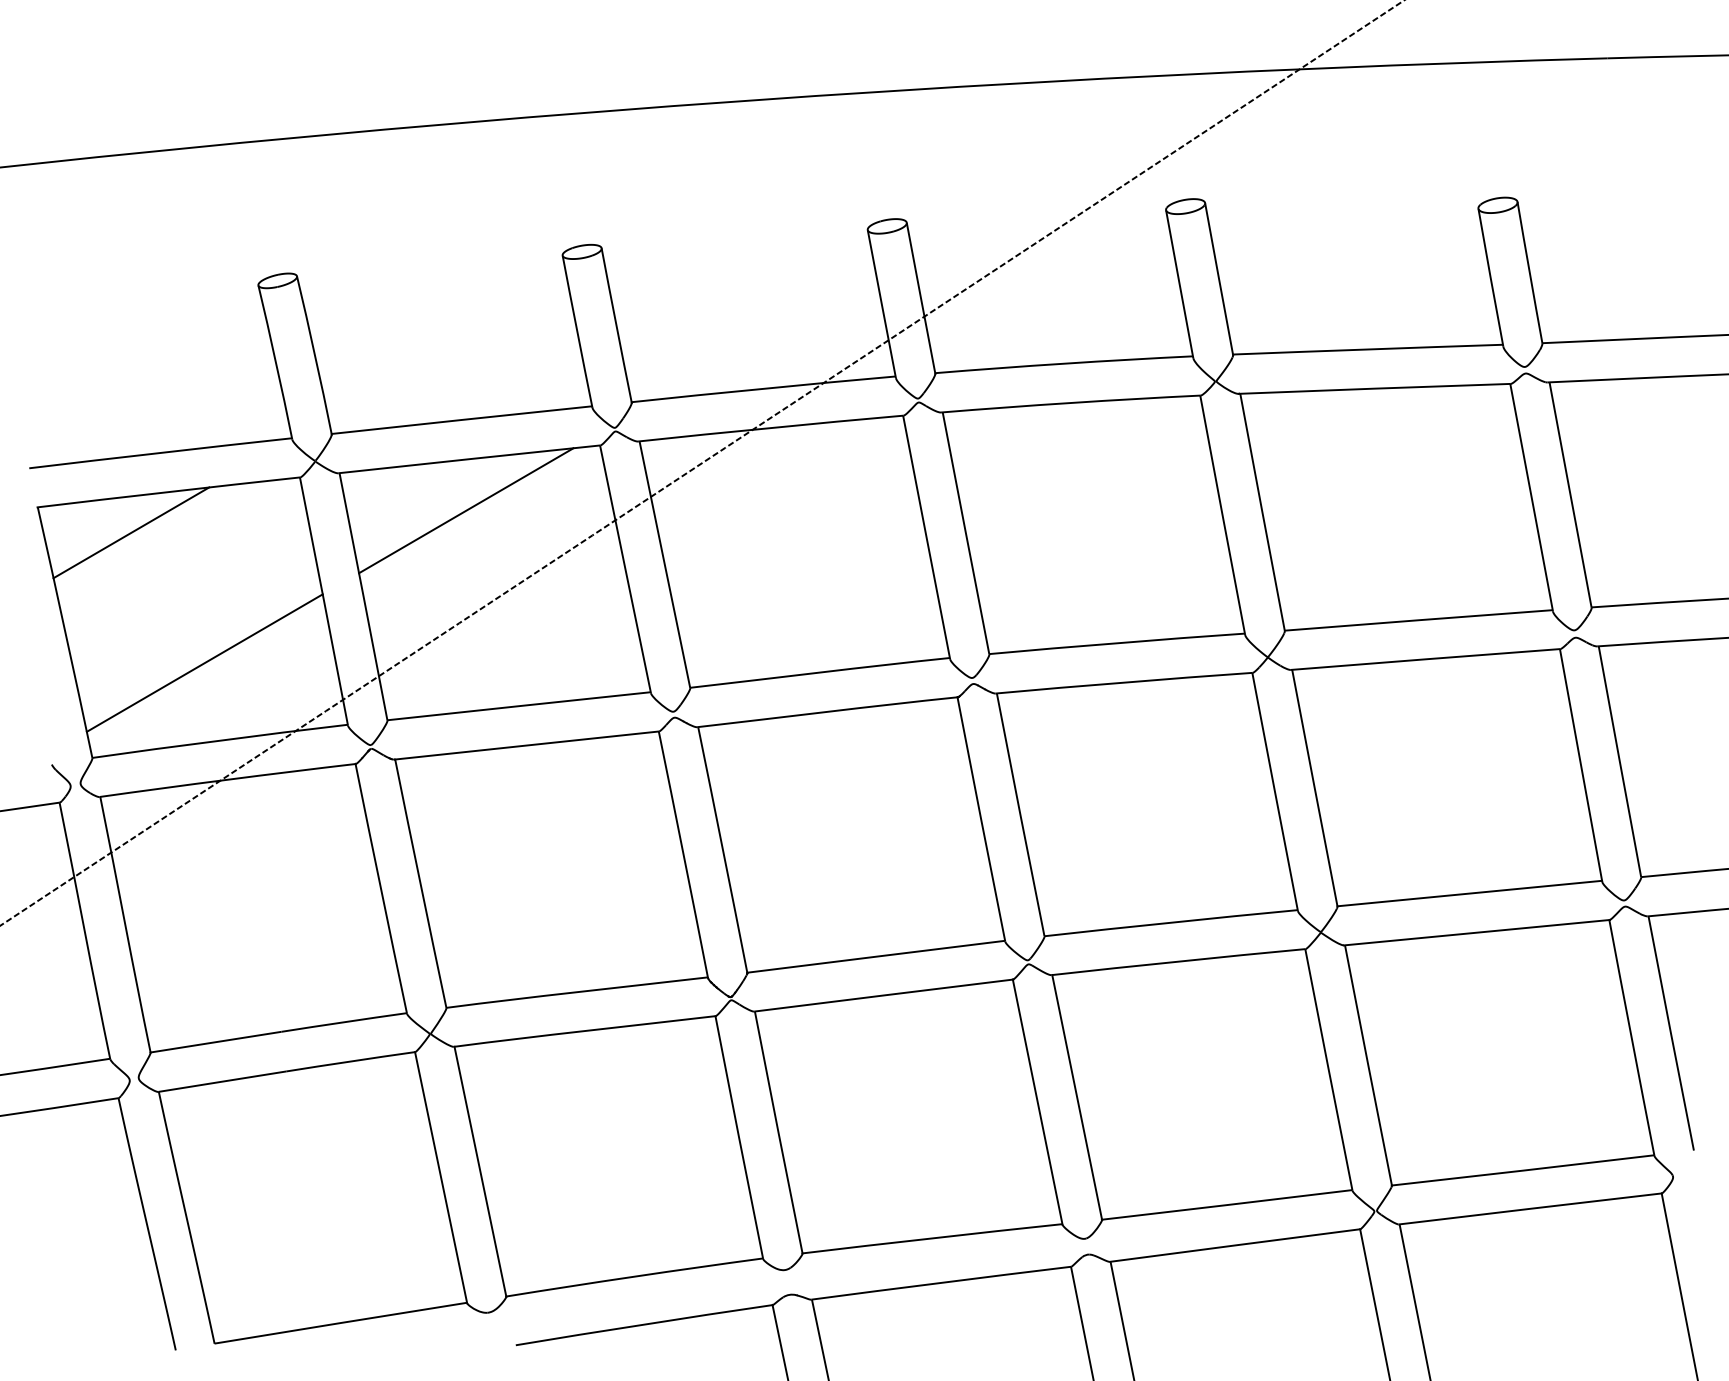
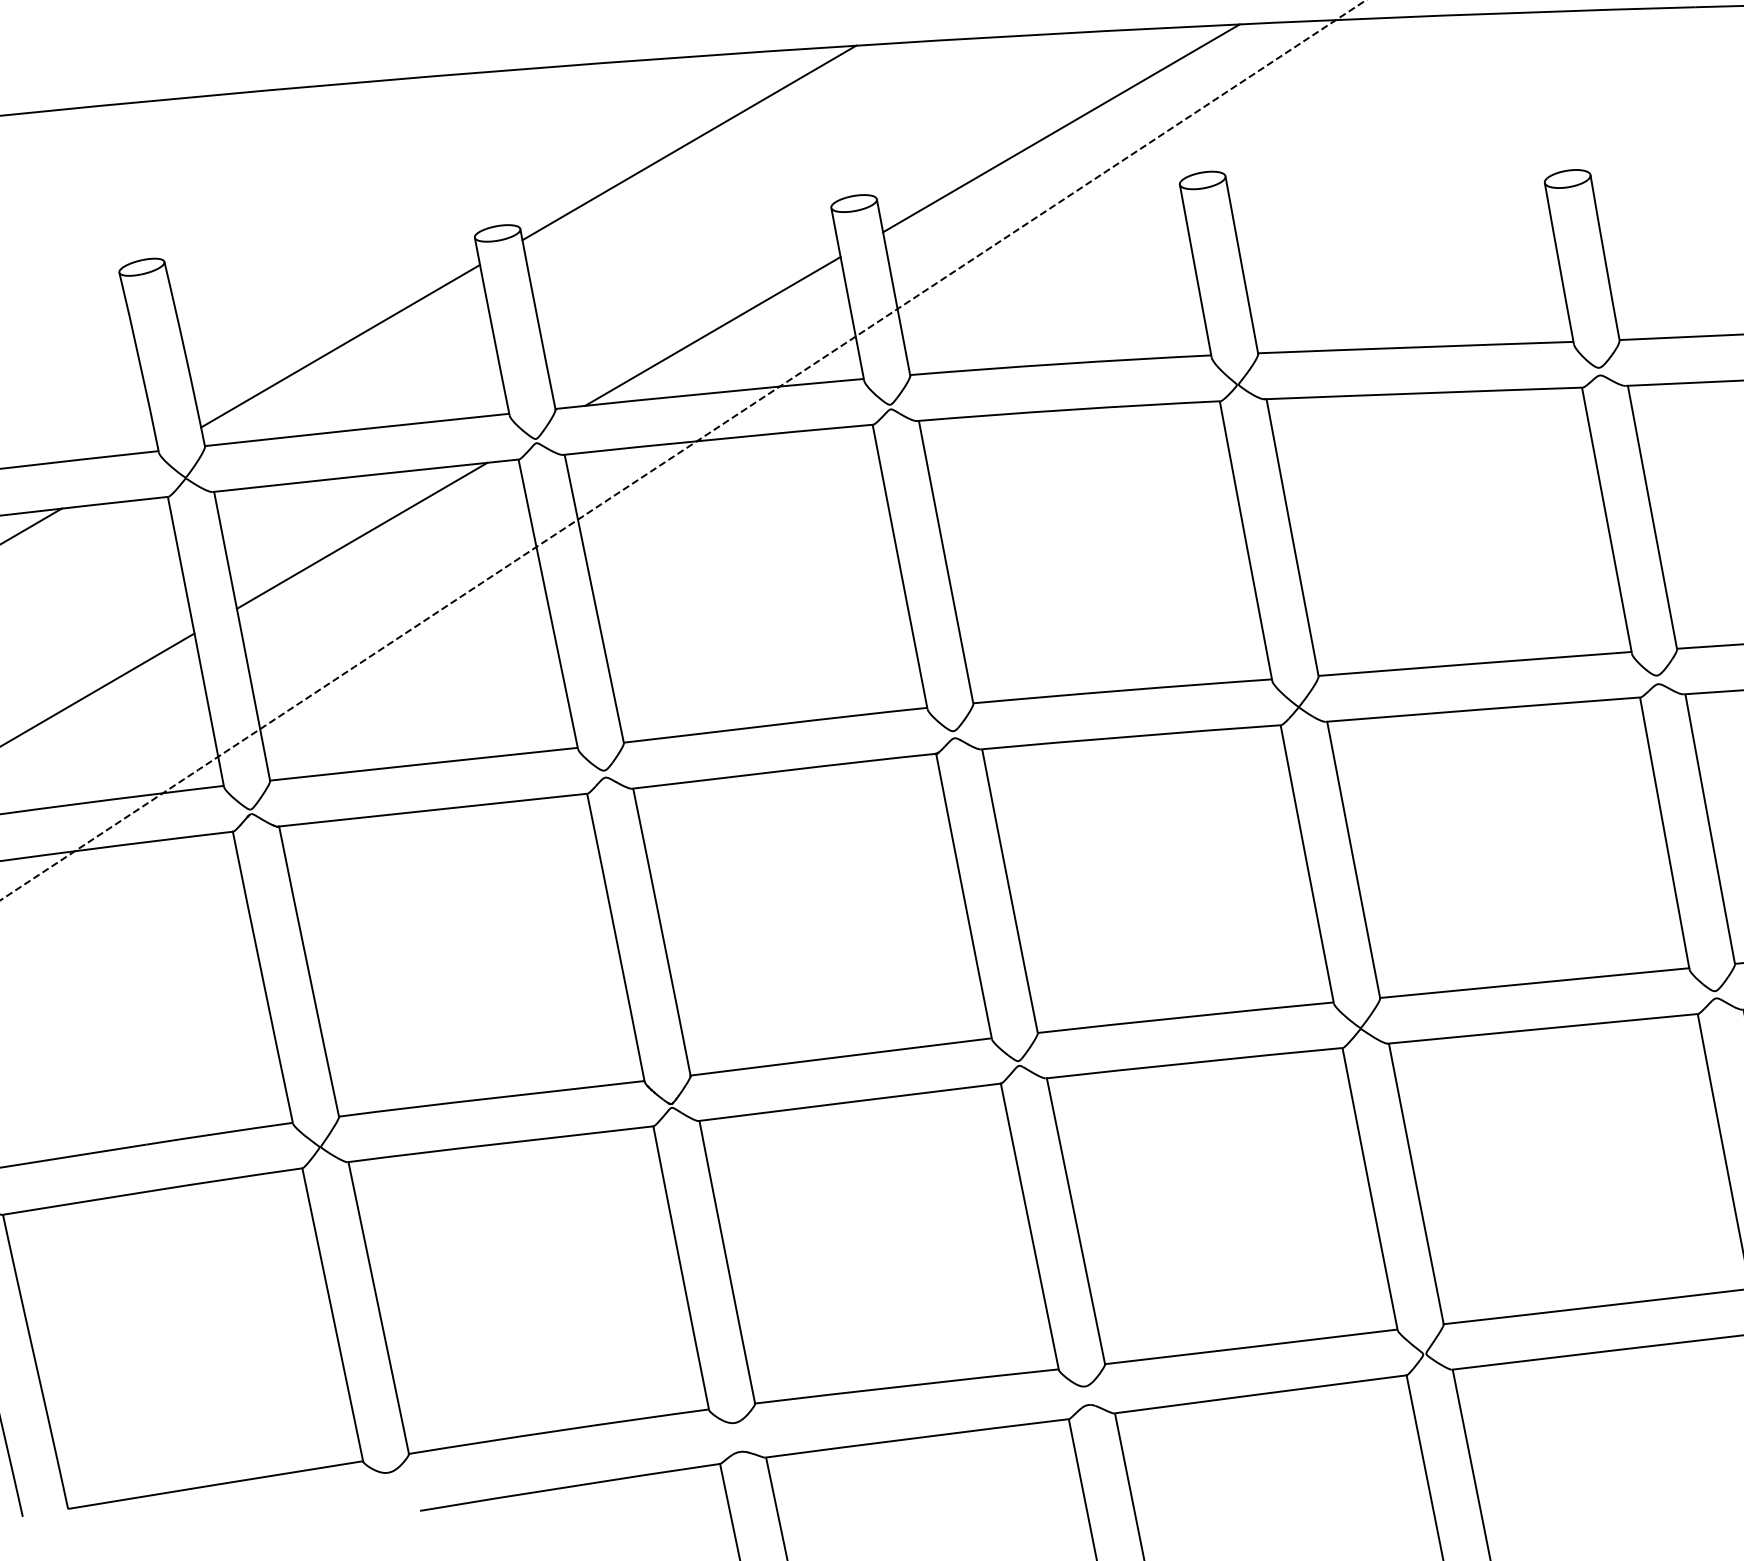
line: (1064, 161) -> (1061, 127), added
line: (746, 174) -> (689, 142), added
line: (766, 335) -> (712, 331), added
line: (447, 348) -> (340, 346), added

